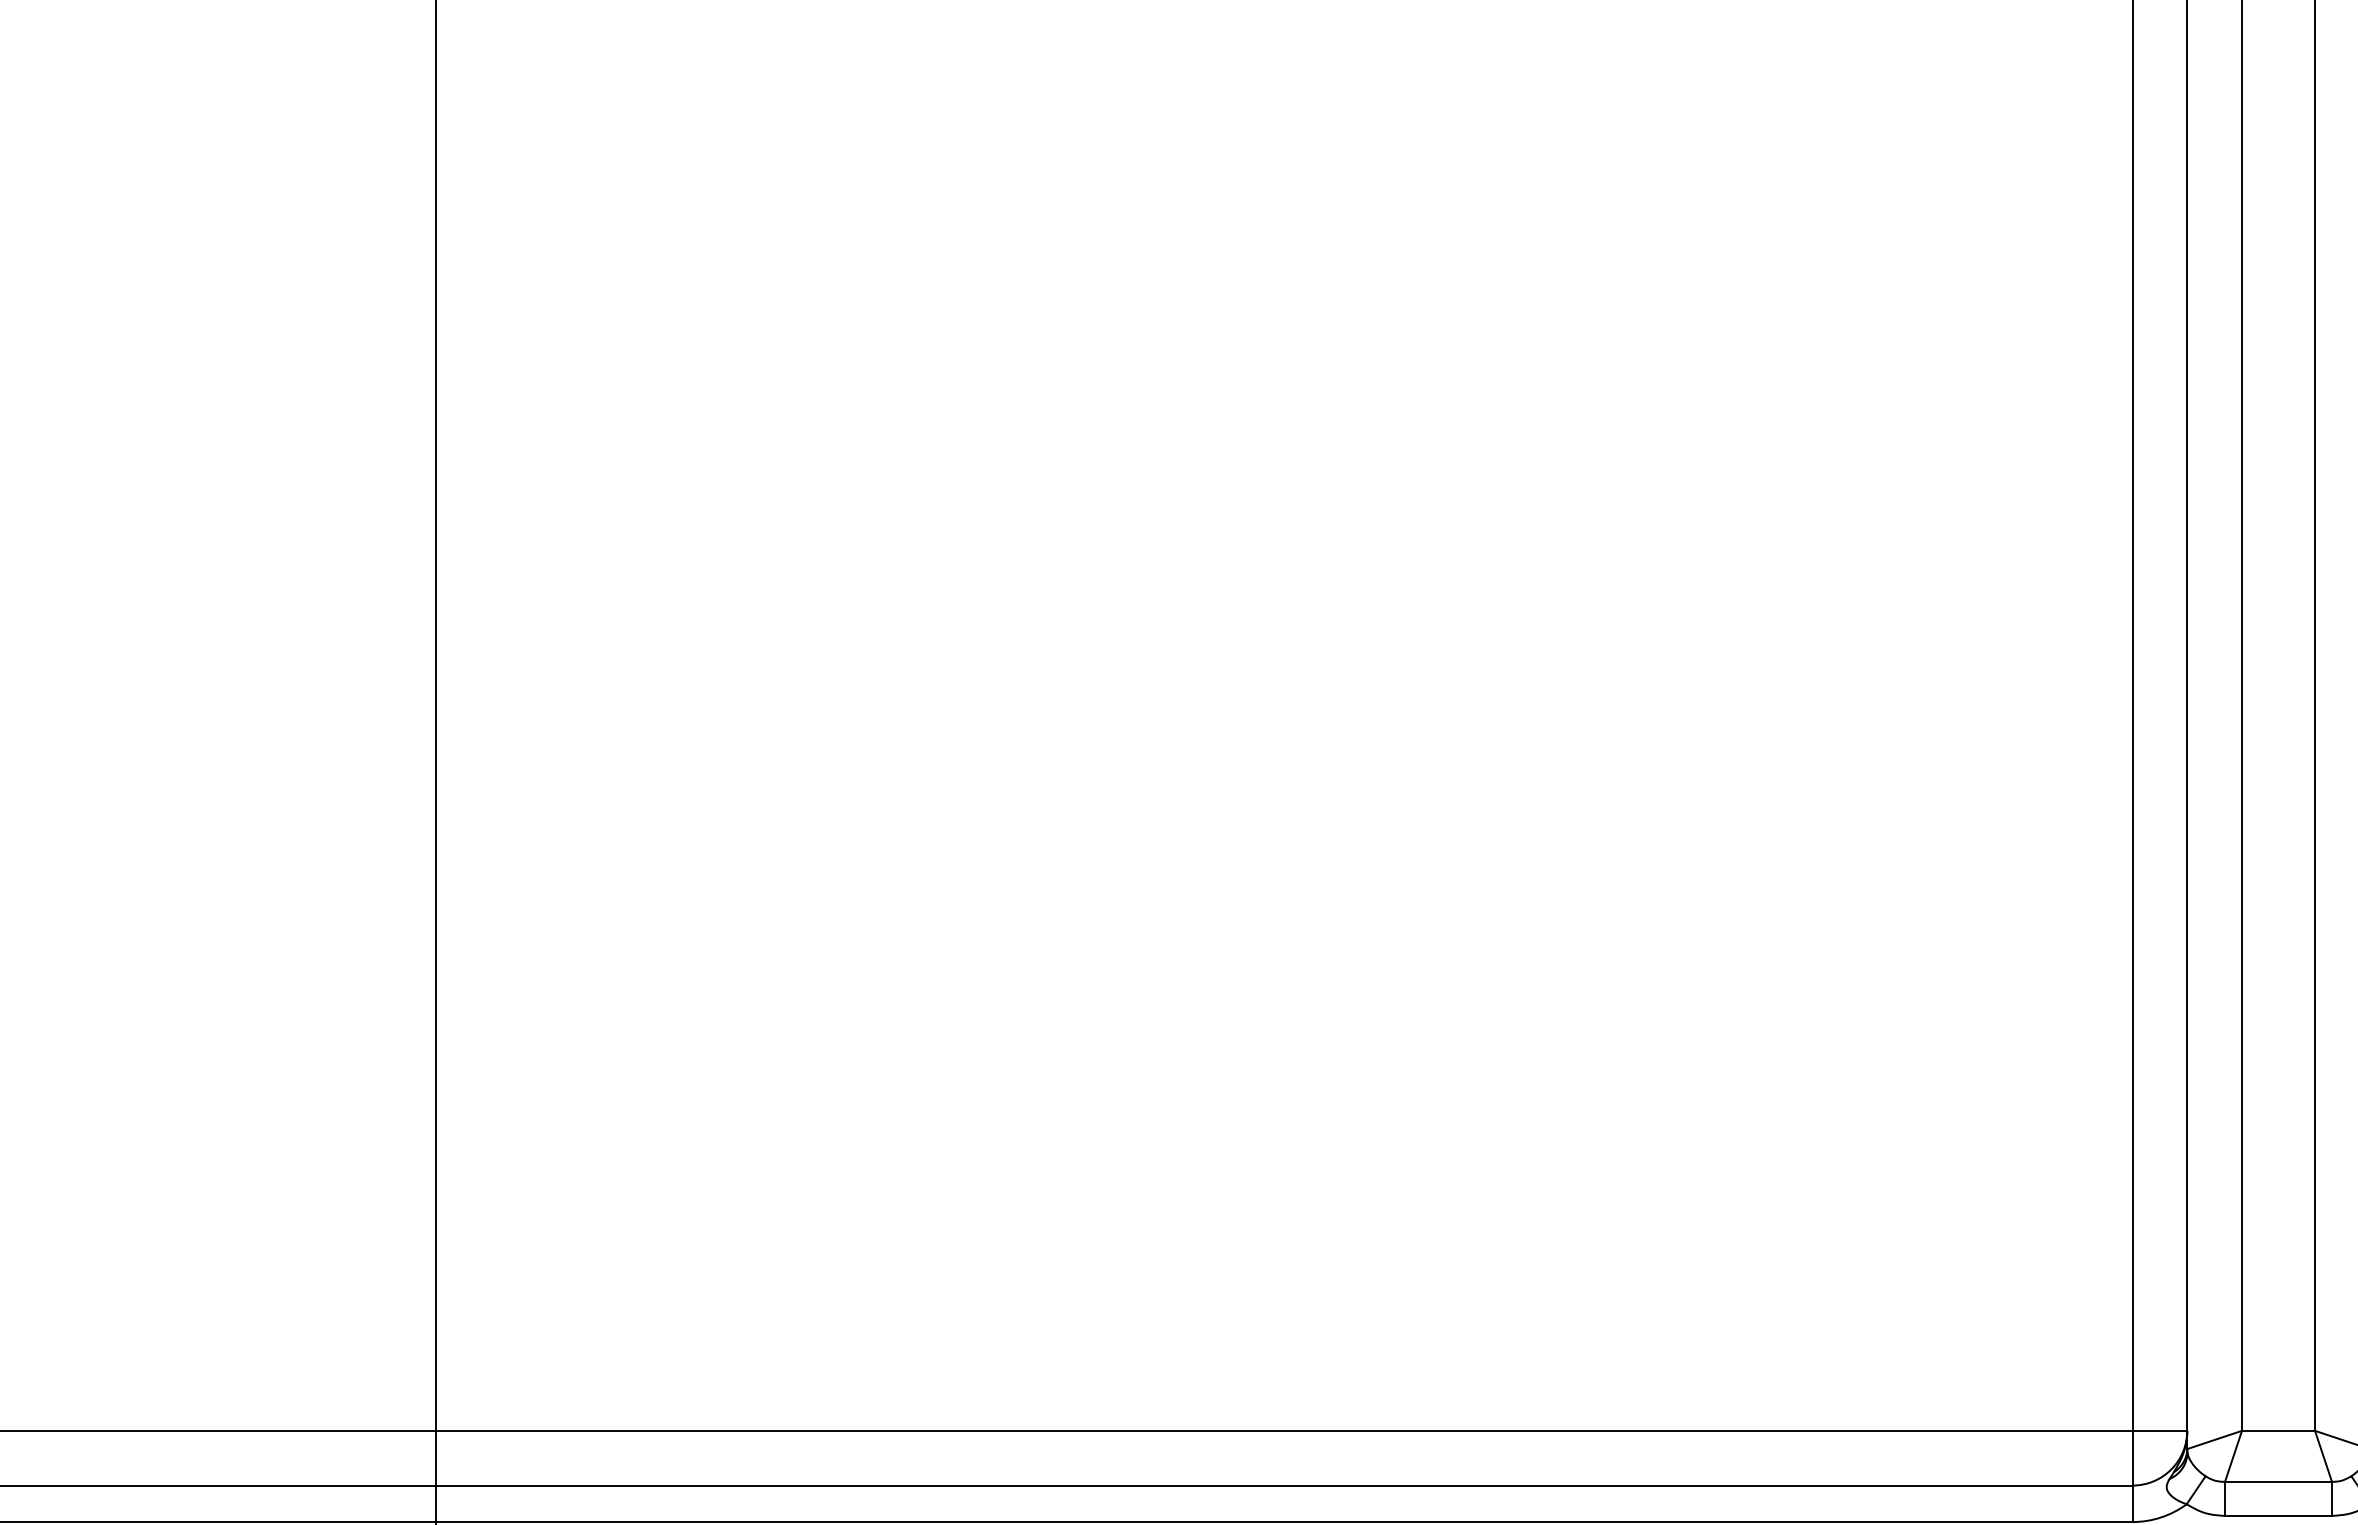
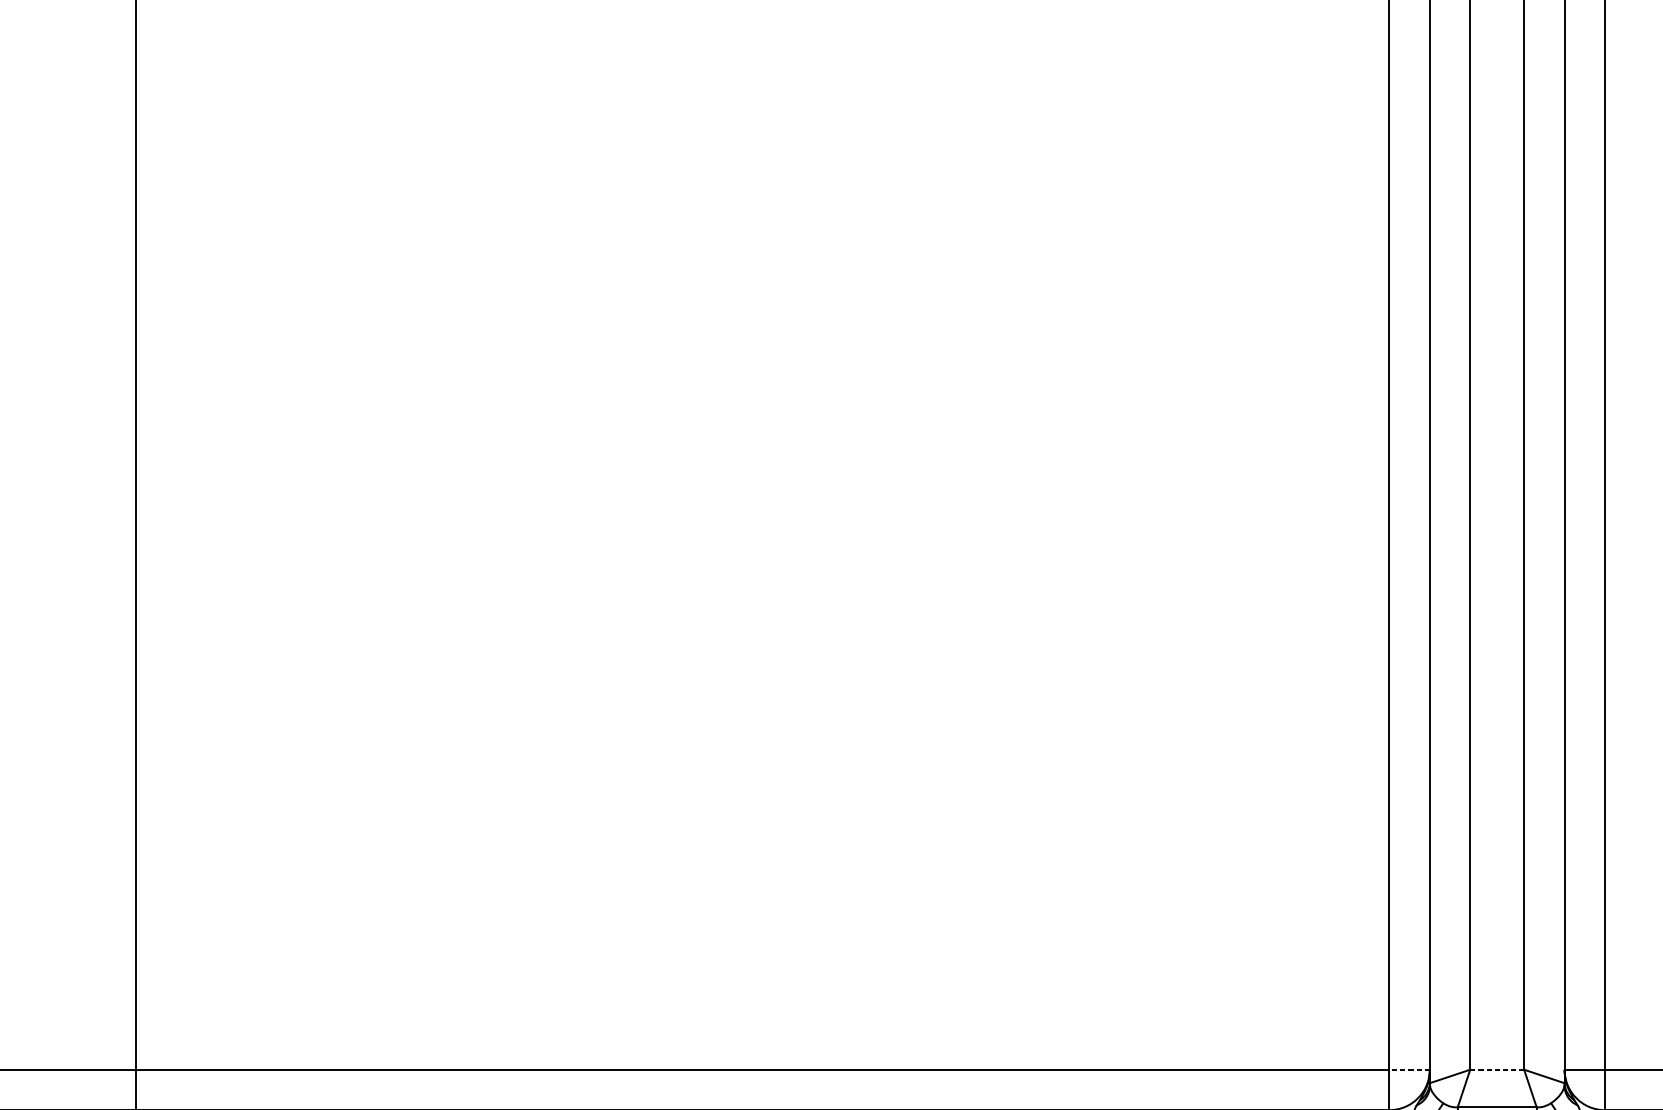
line: (2159, 1430) -> (1409, 1069), solid -> dashed
line: (2279, 1430) -> (1497, 1069), solid -> dashed

